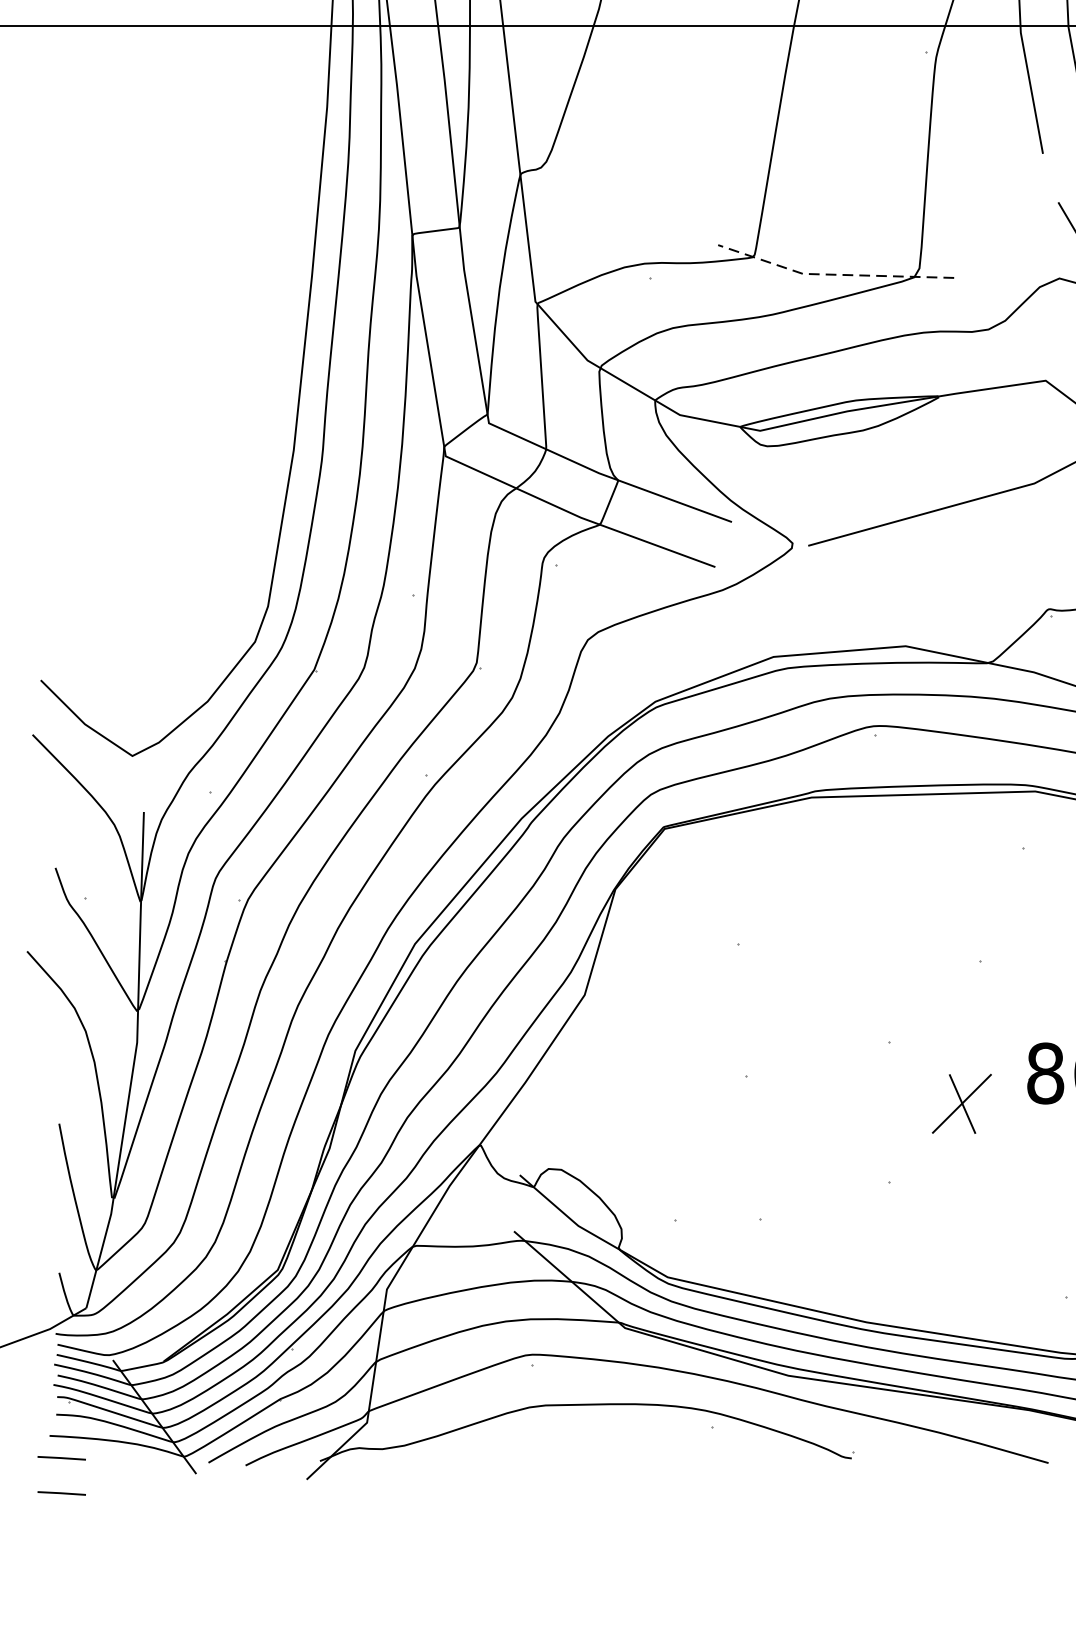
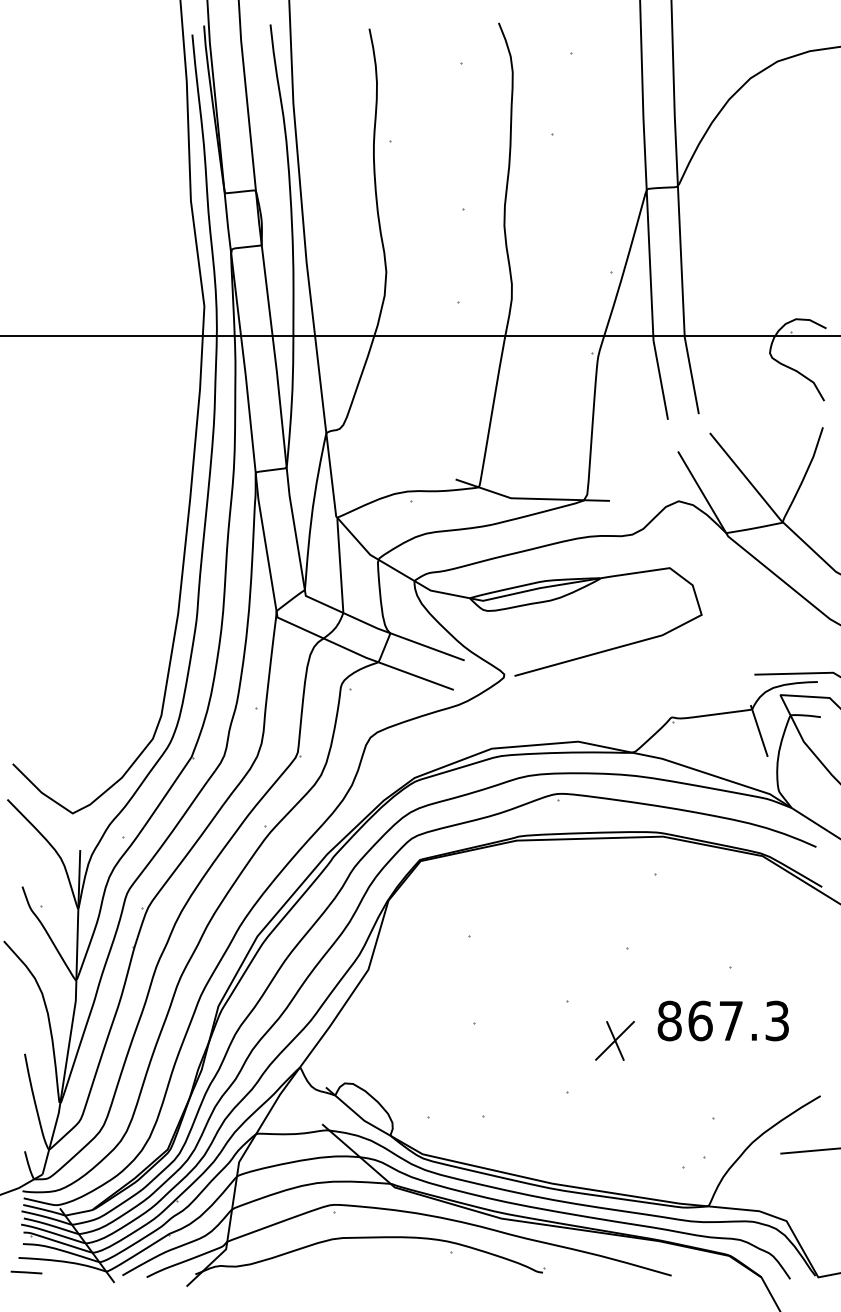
line: (832, 274) -> (530, 498), dashed -> solid
line: (61, 1493) -> (26, 1295), removed

